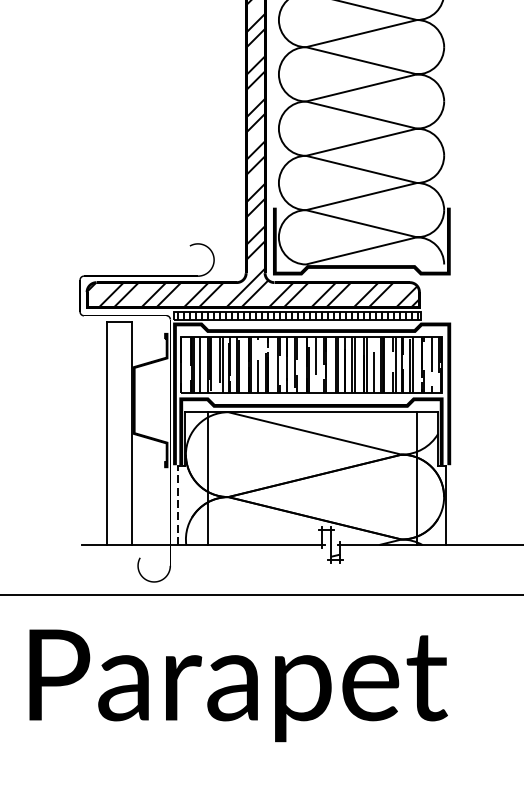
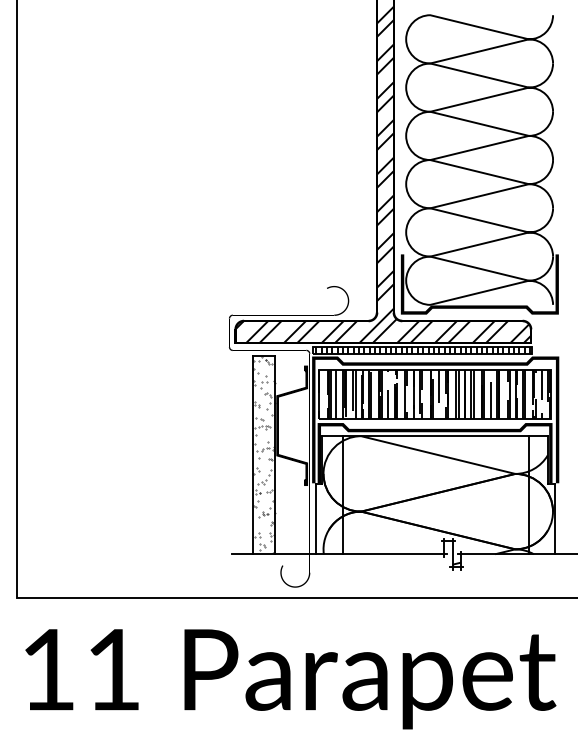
hatch: (119, 433) -> (264, 455), added
line: (178, 505) -> (316, 519), dashed -> solid

